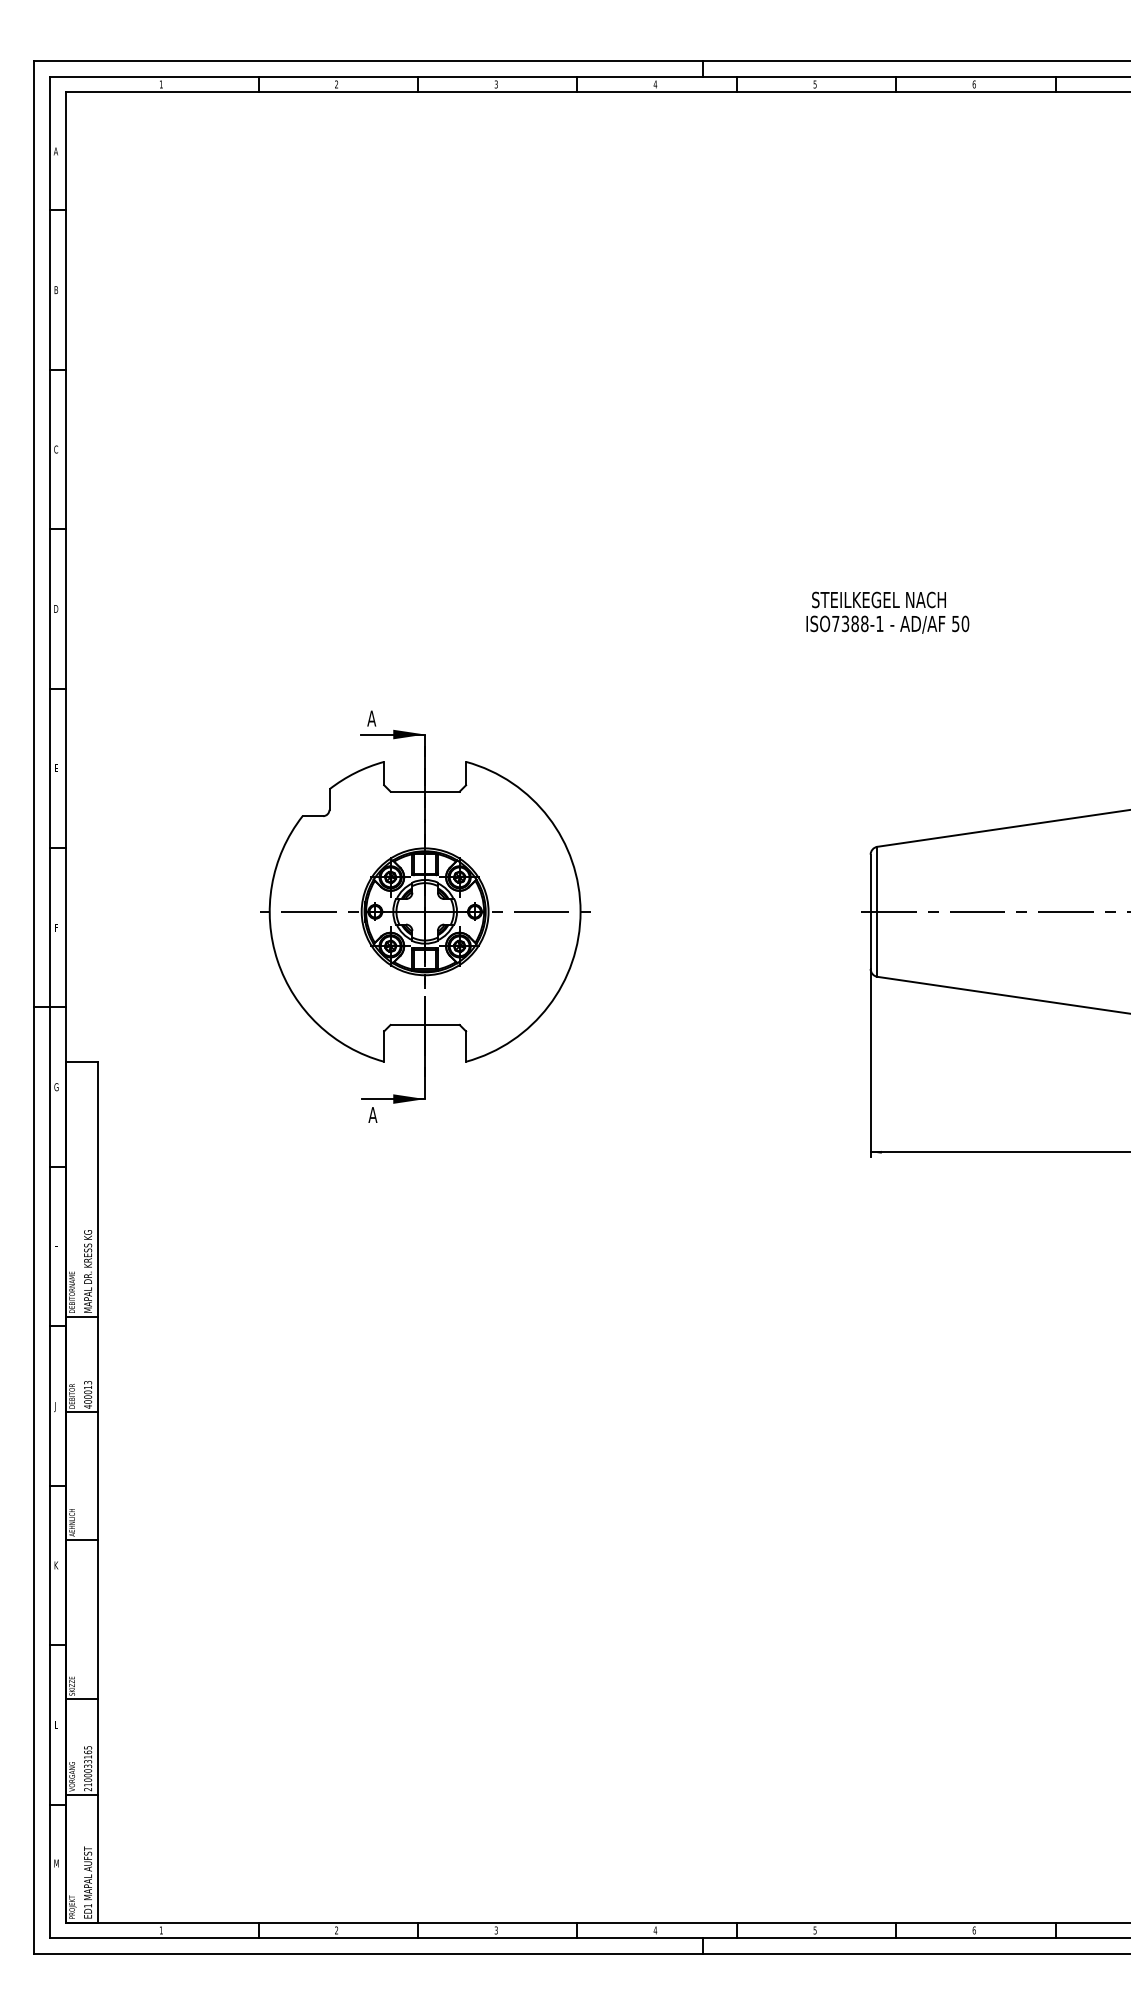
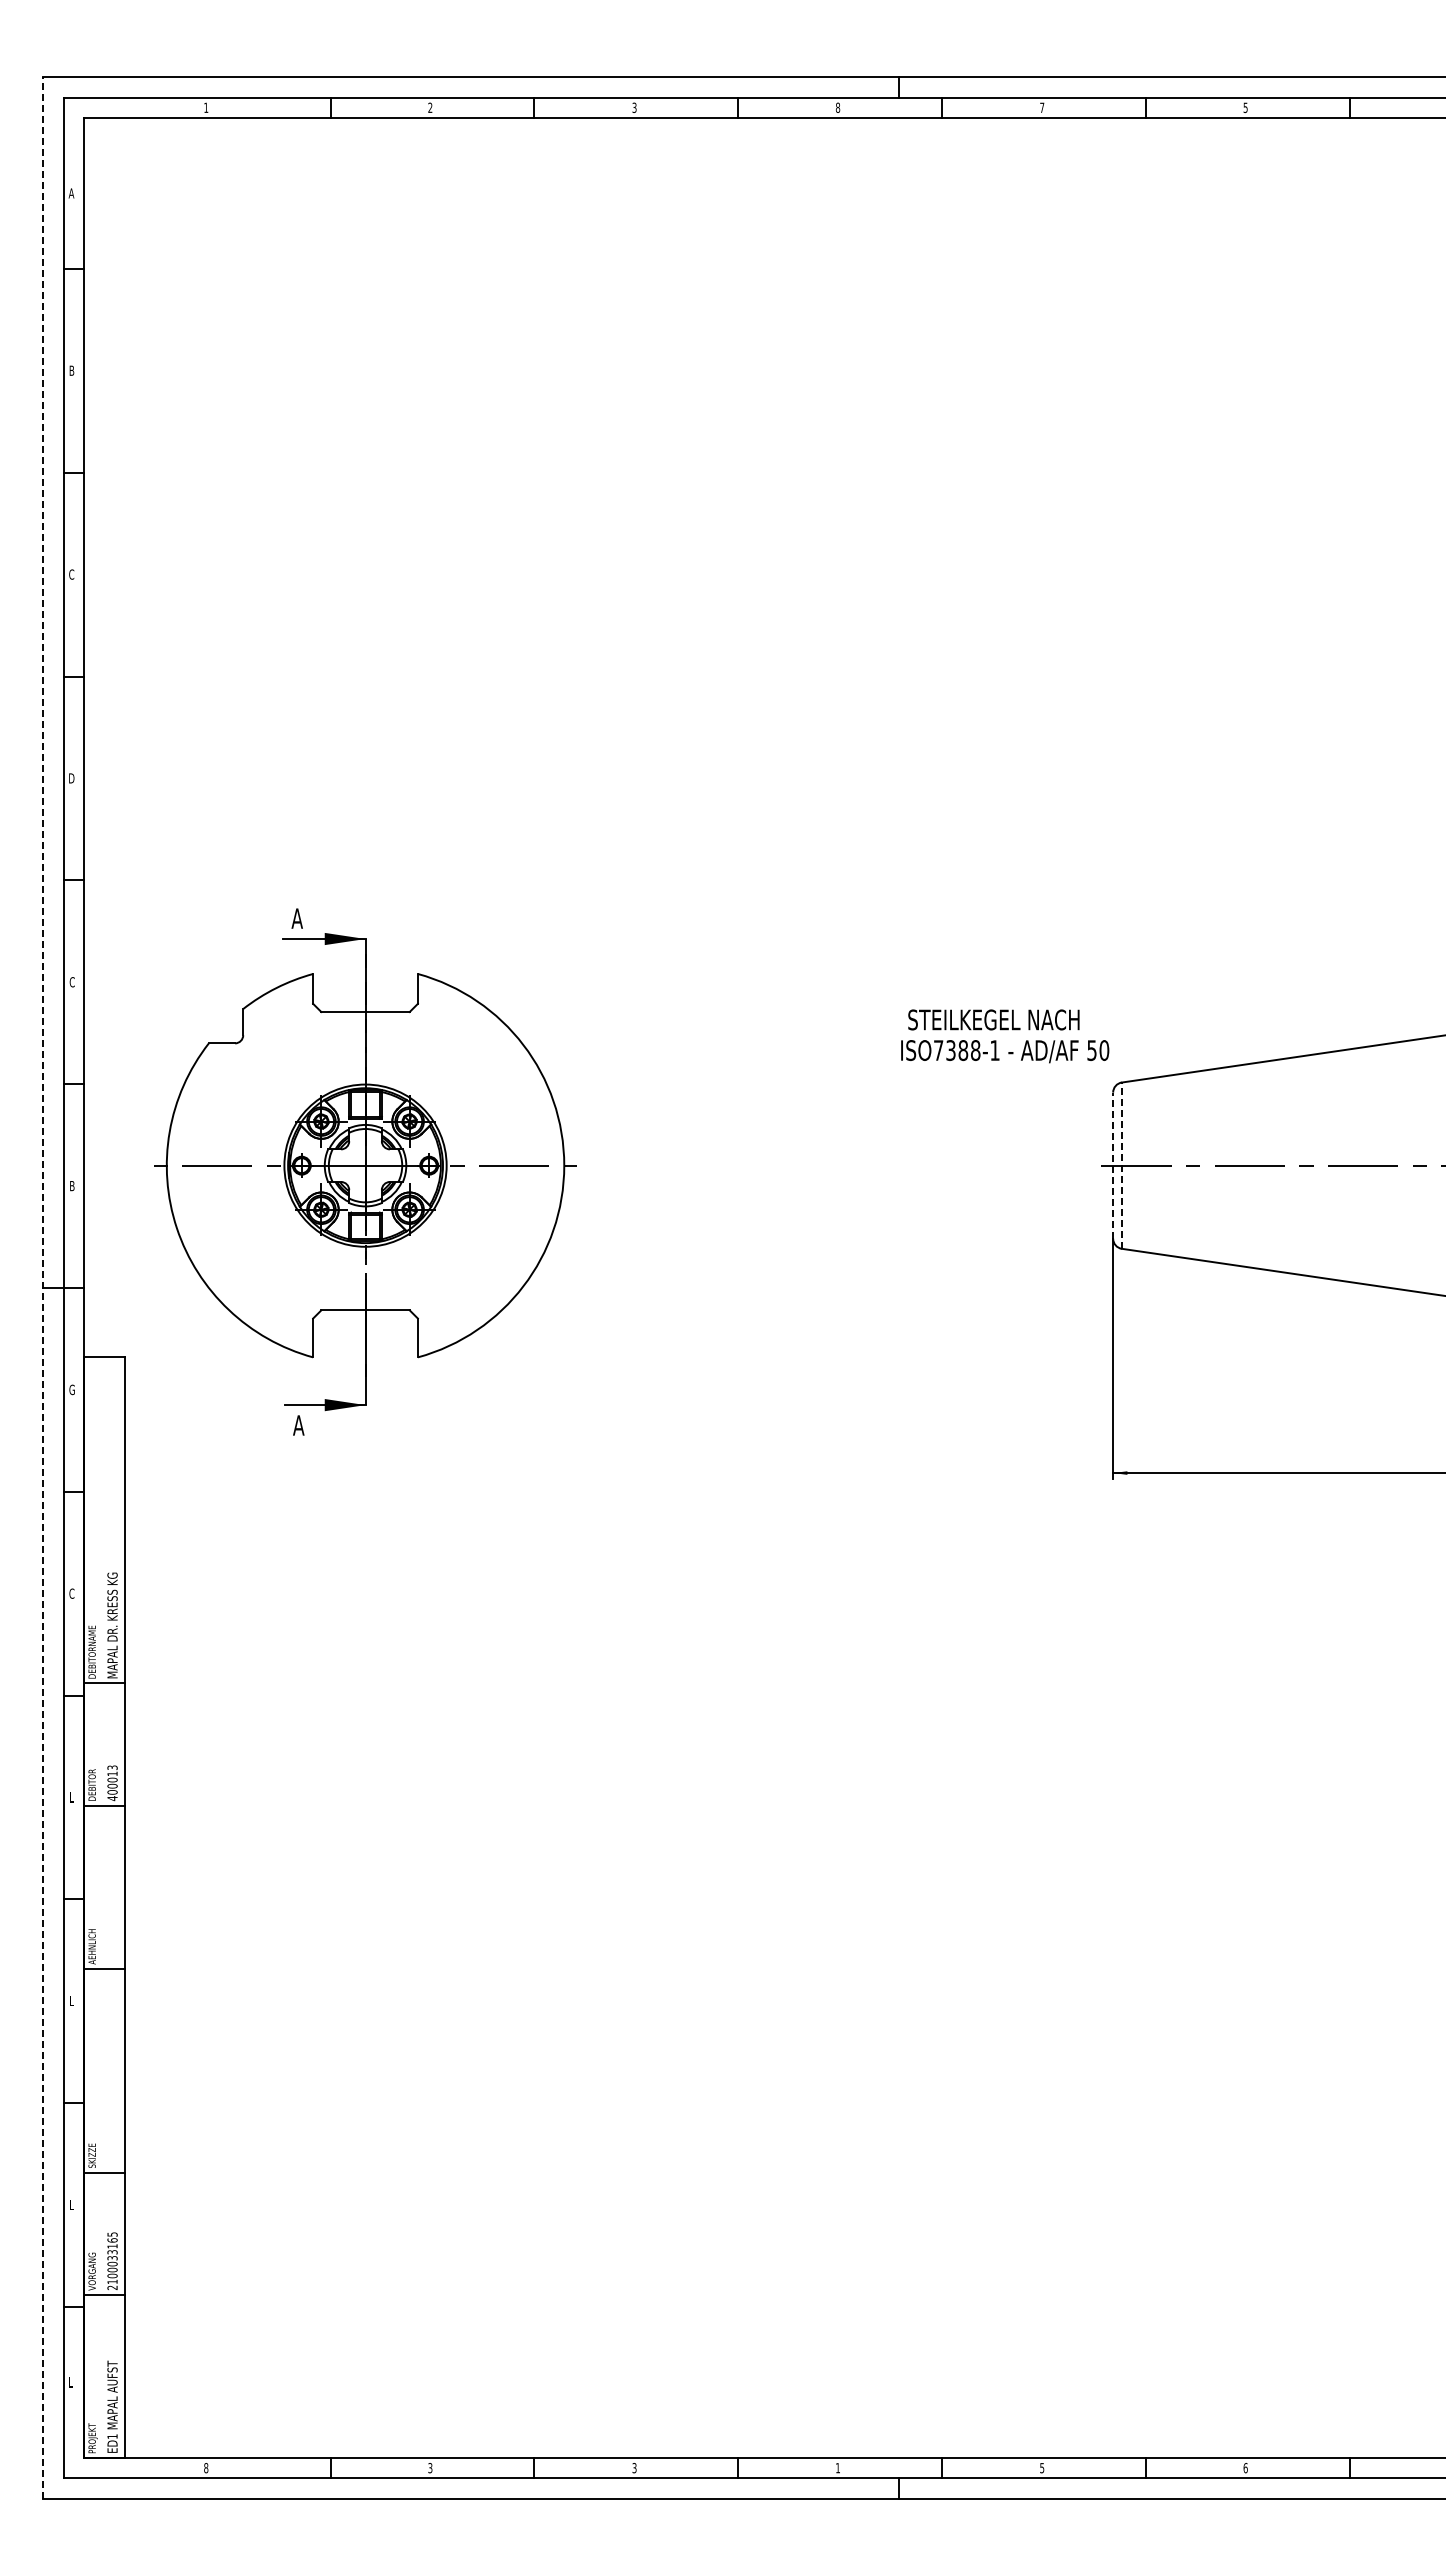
text: (655, 84) -> (837, 107), 4 -> 8
text: (974, 84) -> (1245, 107), 6 -> 5
text: (815, 85) -> (1042, 108), 5 -> 7
text: (888, 612) -> (1005, 1036), moved
text: (55, 768) -> (71, 982), E -> C
line: (870, 911) -> (1113, 1165), solid -> dashed
line: (877, 911) -> (1121, 1165), solid -> dashed
part: (425, 916) -> (365, 1171), moved
text: (56, 928) -> (72, 1186), F -> B
line: (34, 1007) -> (43, 1287), solid -> dashed
text: (55, 1246) -> (71, 1593), H -> C
text: (55, 1406) -> (71, 1798), J -> L
text: (55, 1565) -> (71, 2001), K -> L
text: (56, 1863) -> (72, 2382), M -> L
text: (161, 1930) -> (206, 2468), 1 -> 8
text: (336, 1930) -> (430, 2468), 2 -> 3
text: (655, 1930) -> (837, 2468), 4 -> 1

